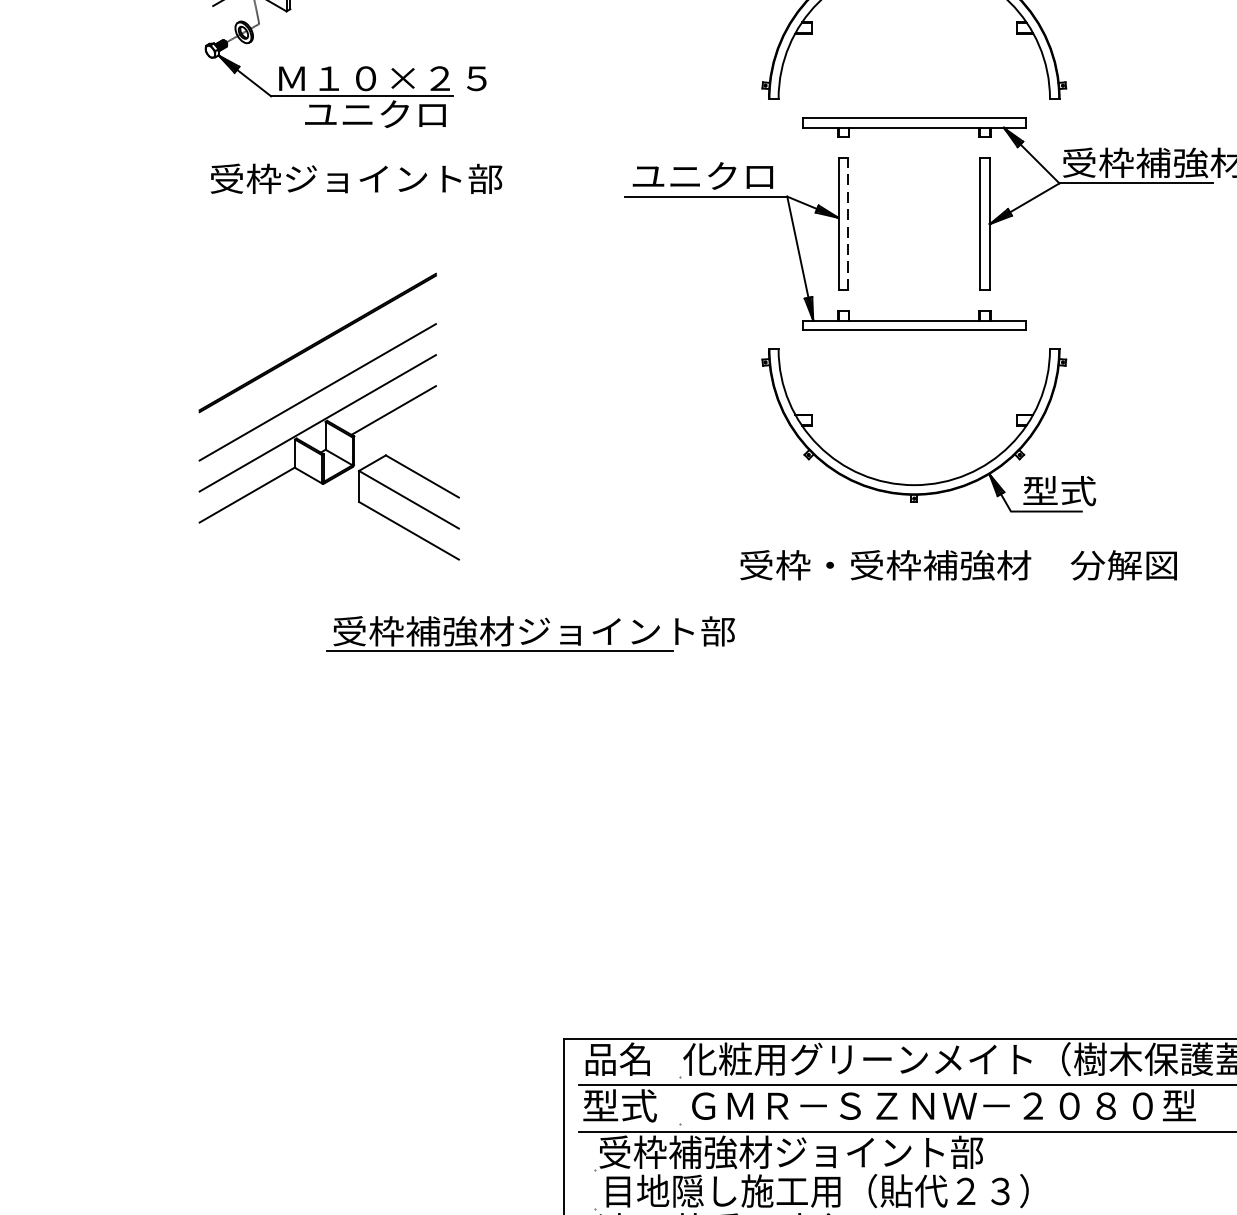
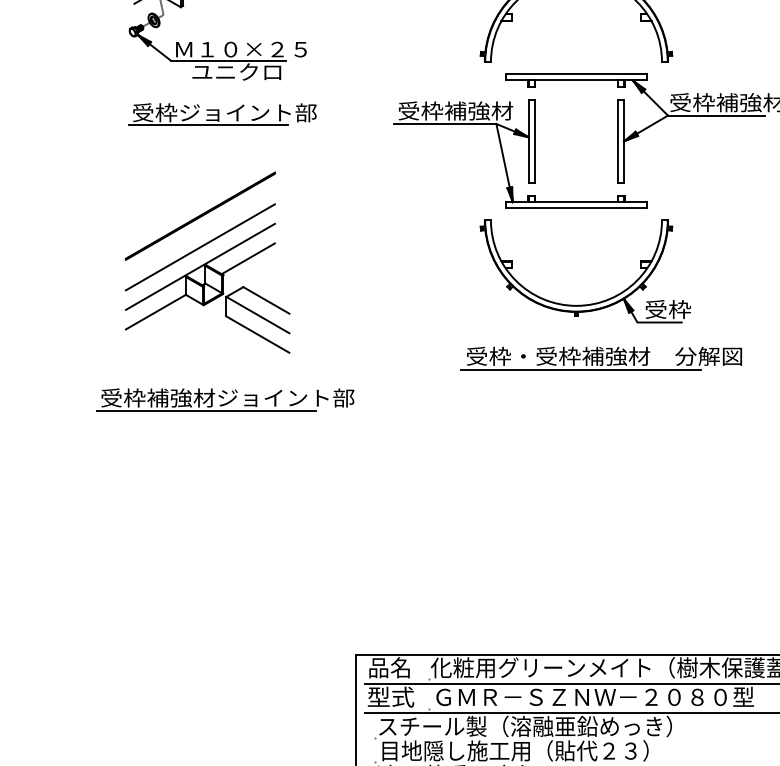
text: (722, 175) -> (455, 110), ユニクロ -> 受枠補強材
line: (329, 197) -> (207, 124), added
line: (847, 224) -> (534, 141), dashed -> solid
text: (1058, 490) -> (667, 309), 型式 -> 受枠
line: (922, 586) -> (581, 369), added
part: (530, 633) -> (225, 399), moved
text: (831, 1152) -> (524, 726), 受枠補強材ジョイント部 -> スチール製（溶融亜鉛めっき）

